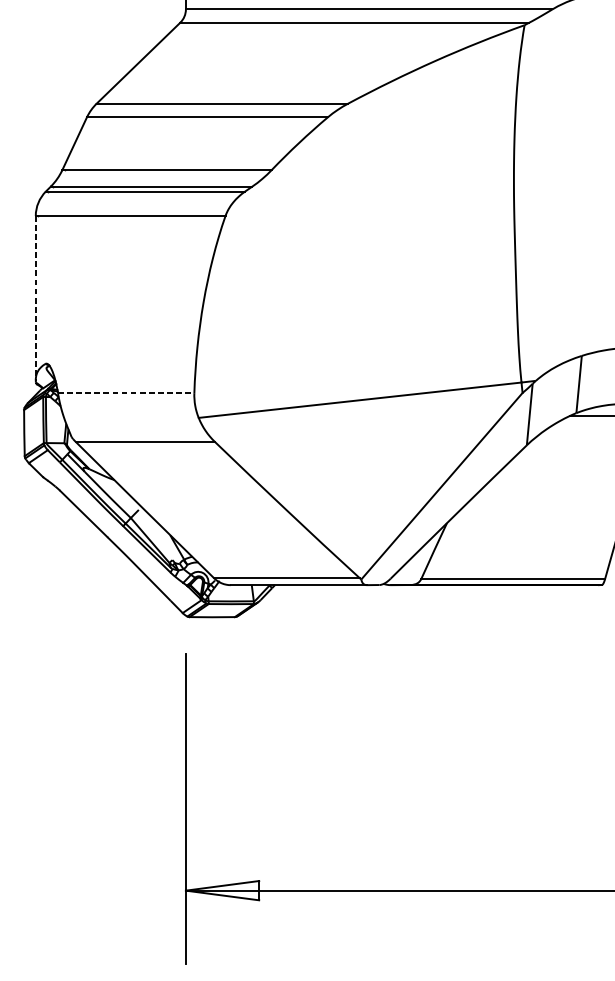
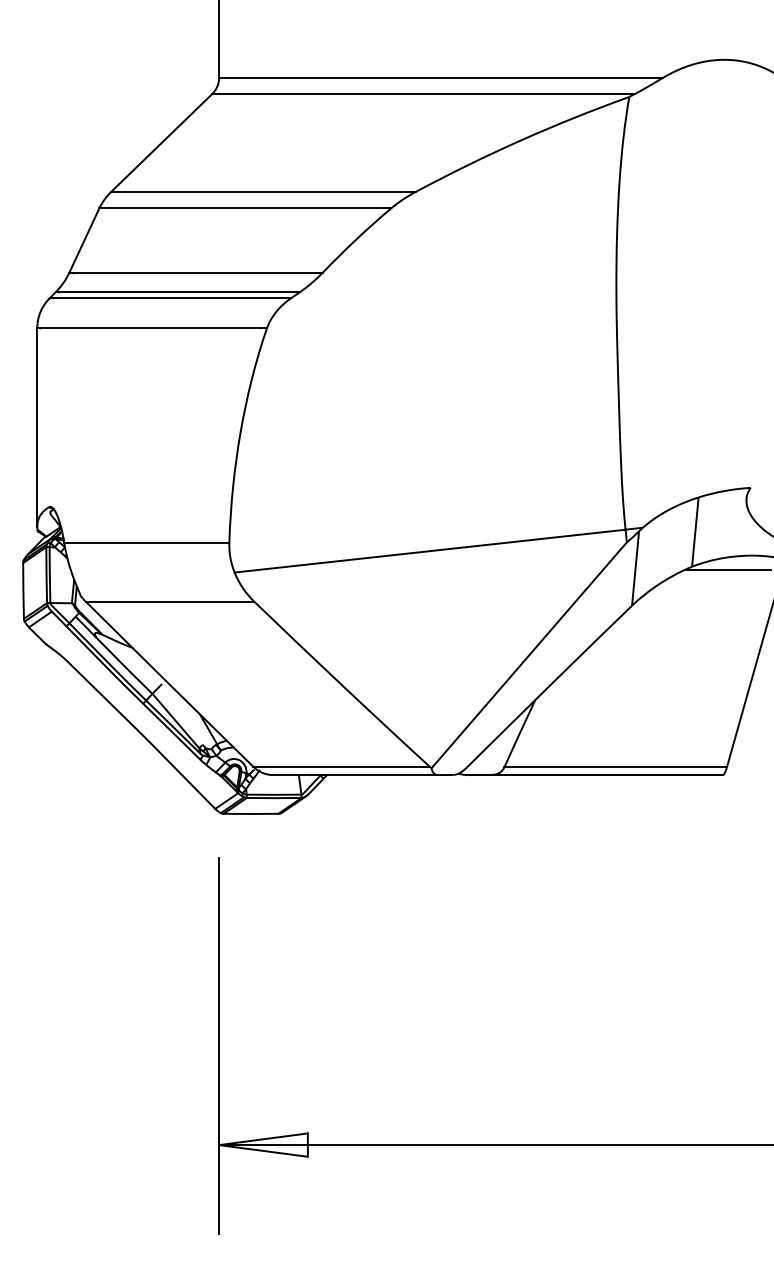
line: (35, 298) -> (37, 427), dashed -> solid
line: (125, 393) -> (146, 542), dashed -> solid

